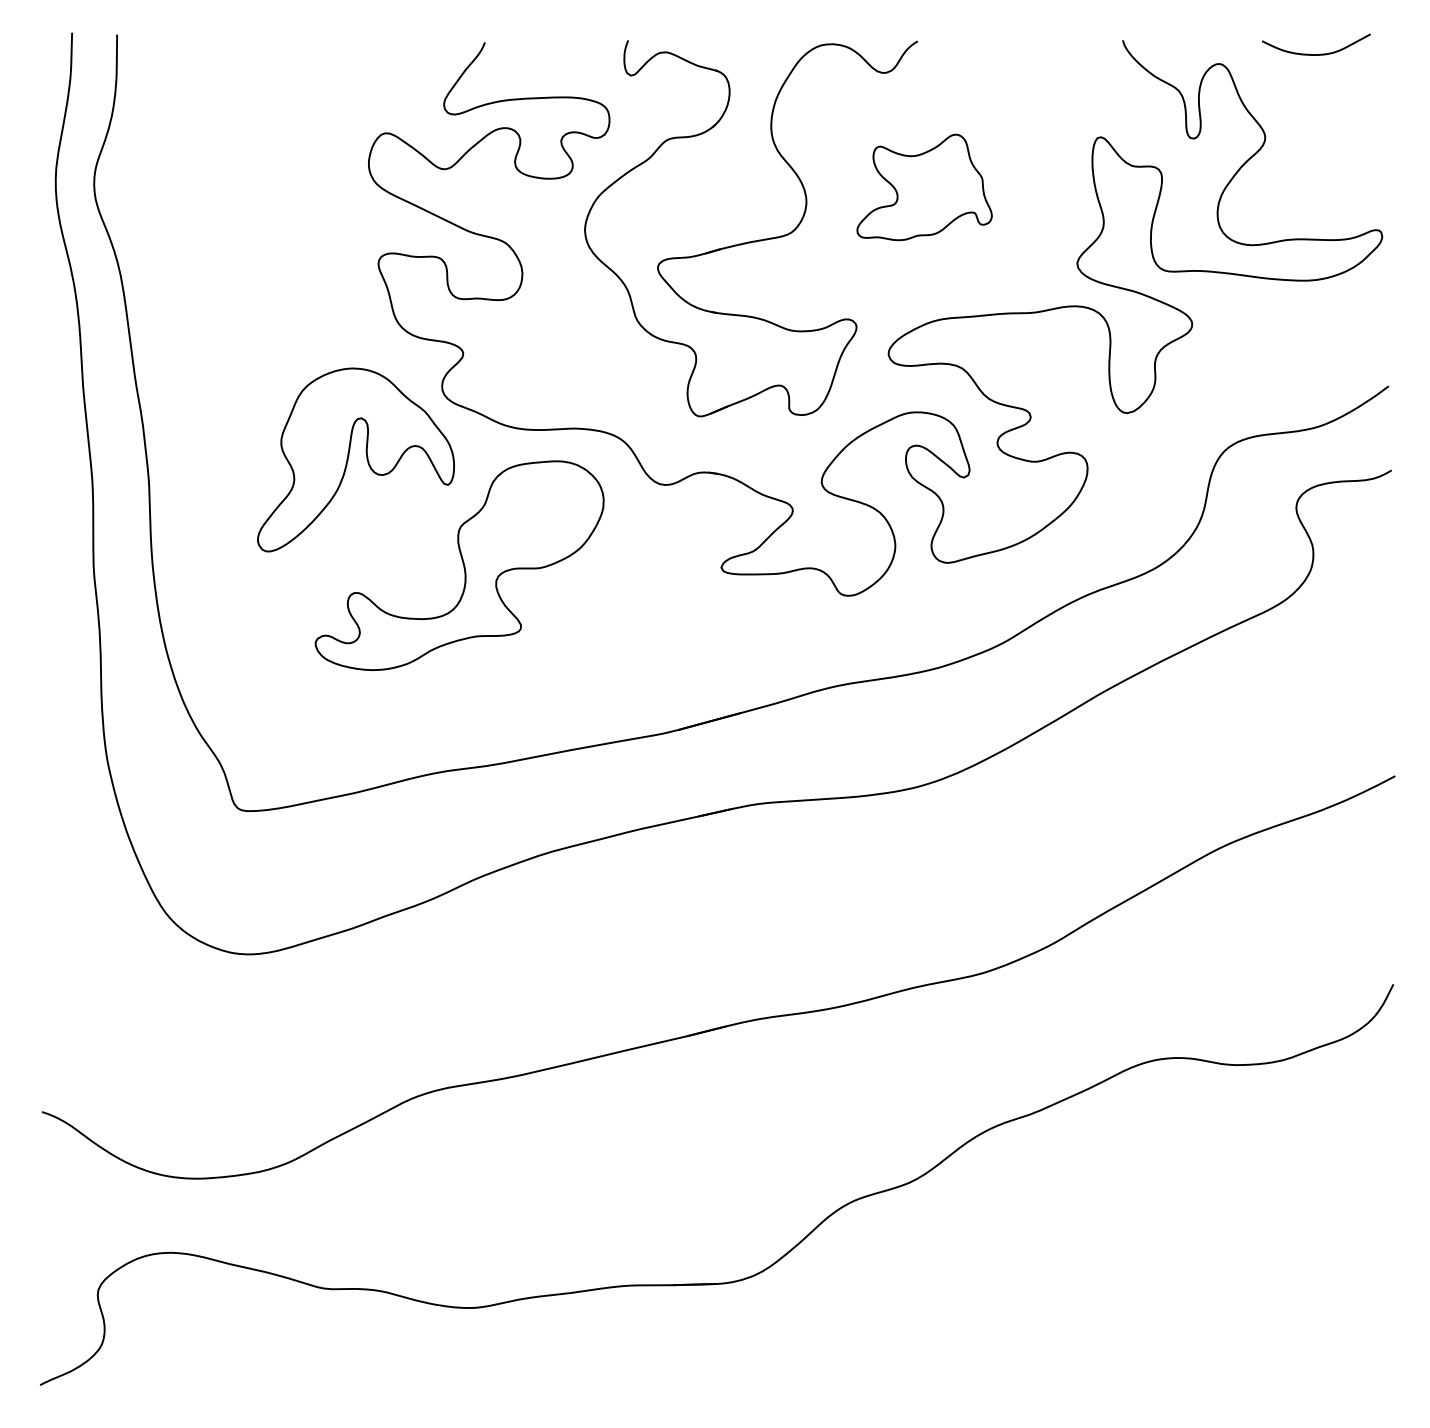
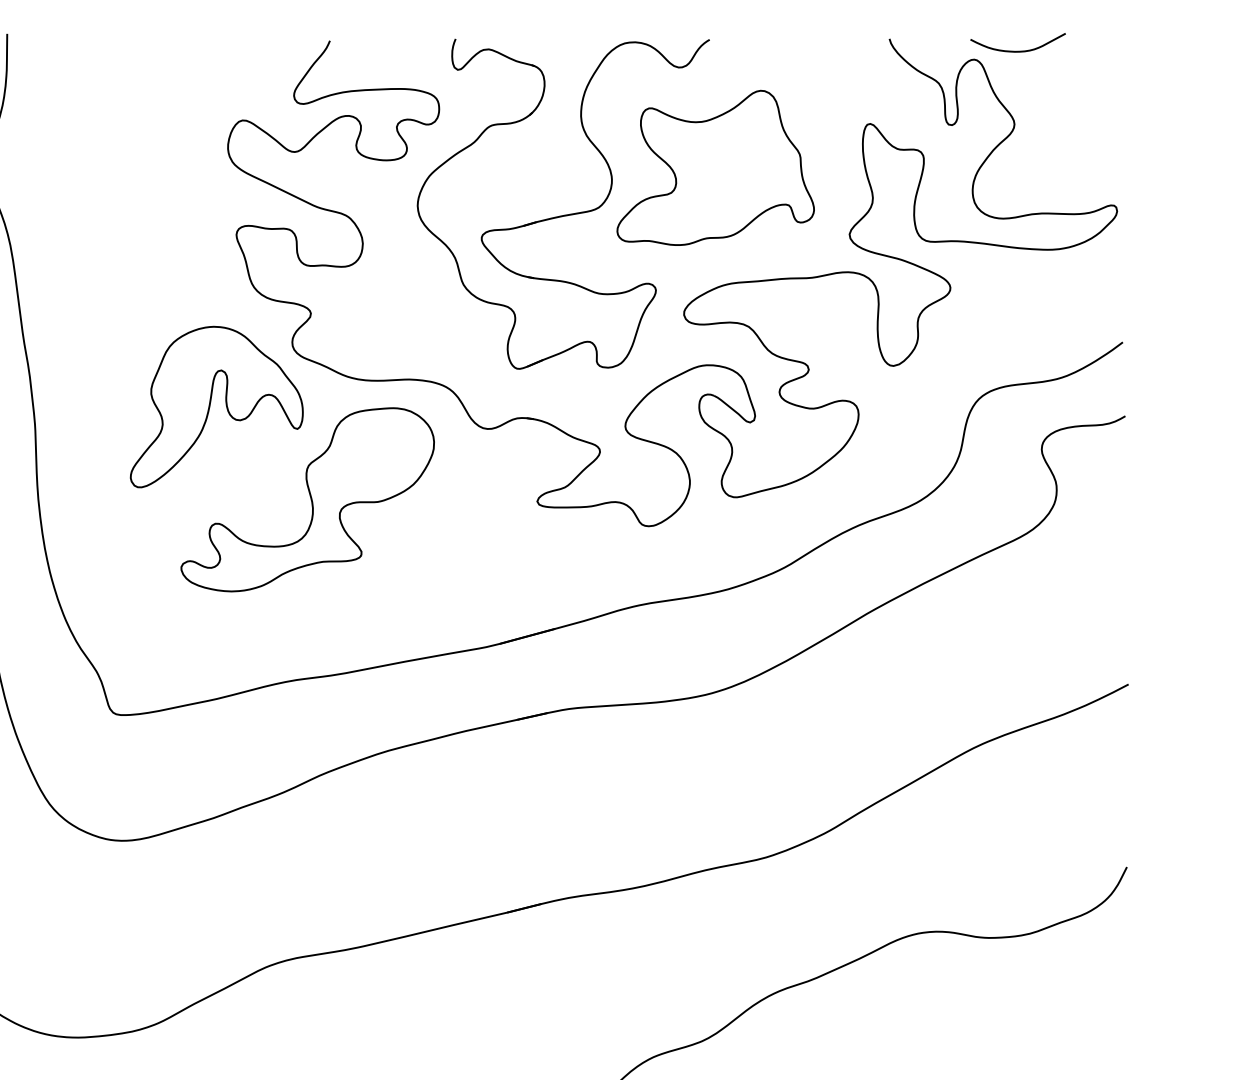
curve: (1320, 53) -> (1021, 50), moved
part: (924, 187) -> (715, 168), size x1.67

